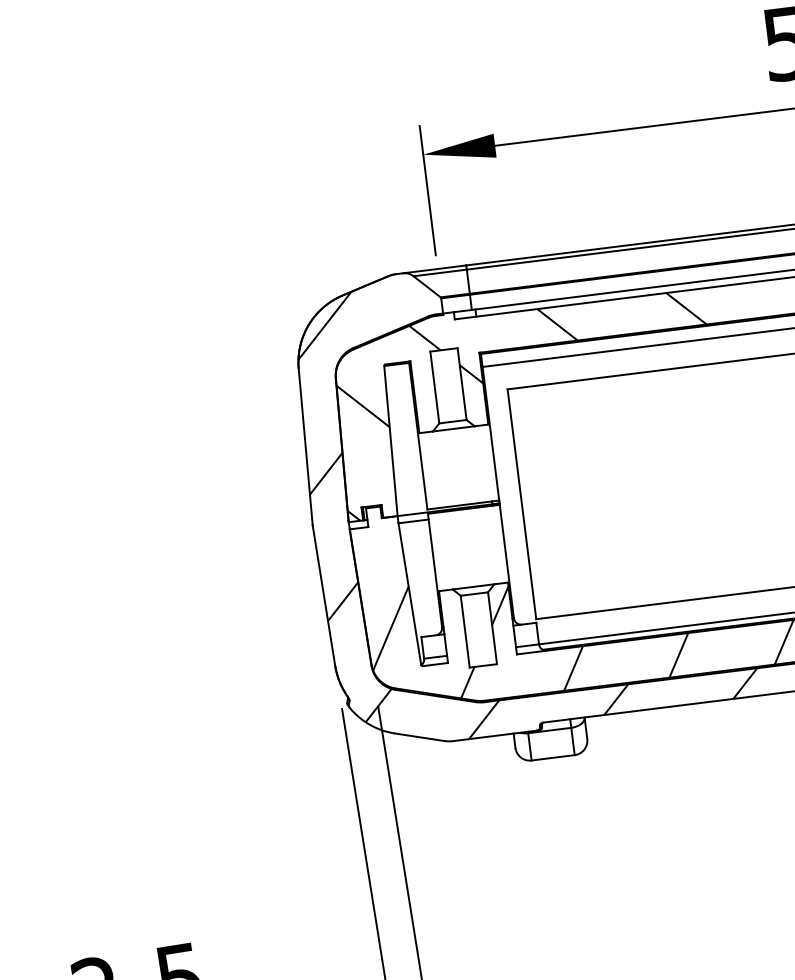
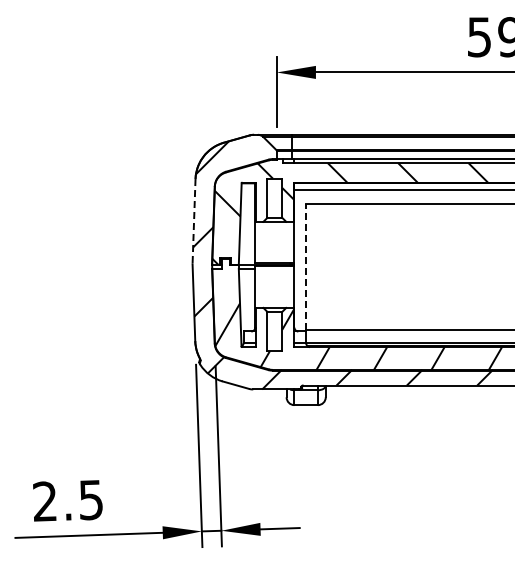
line: (306, 446) -> (194, 221), solid -> dashed
line: (522, 503) -> (306, 266), solid -> dashed

